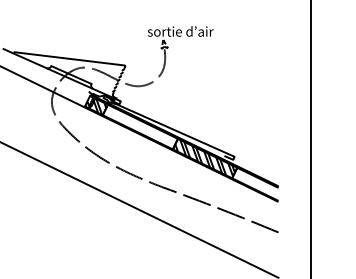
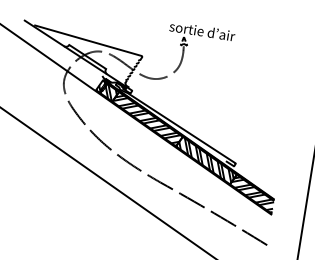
hatch: (139, 127) -> (146, 119), added
hatch: (255, 184) -> (252, 194), added

